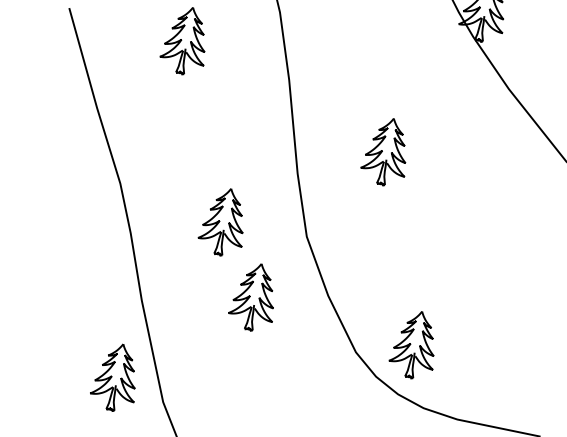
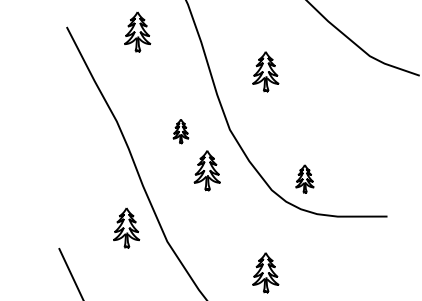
part: (223, 222) -> (180, 131), size x0.6
part: (414, 344) -> (304, 178), size x0.7
part: (116, 376) -> (126, 227), moved

